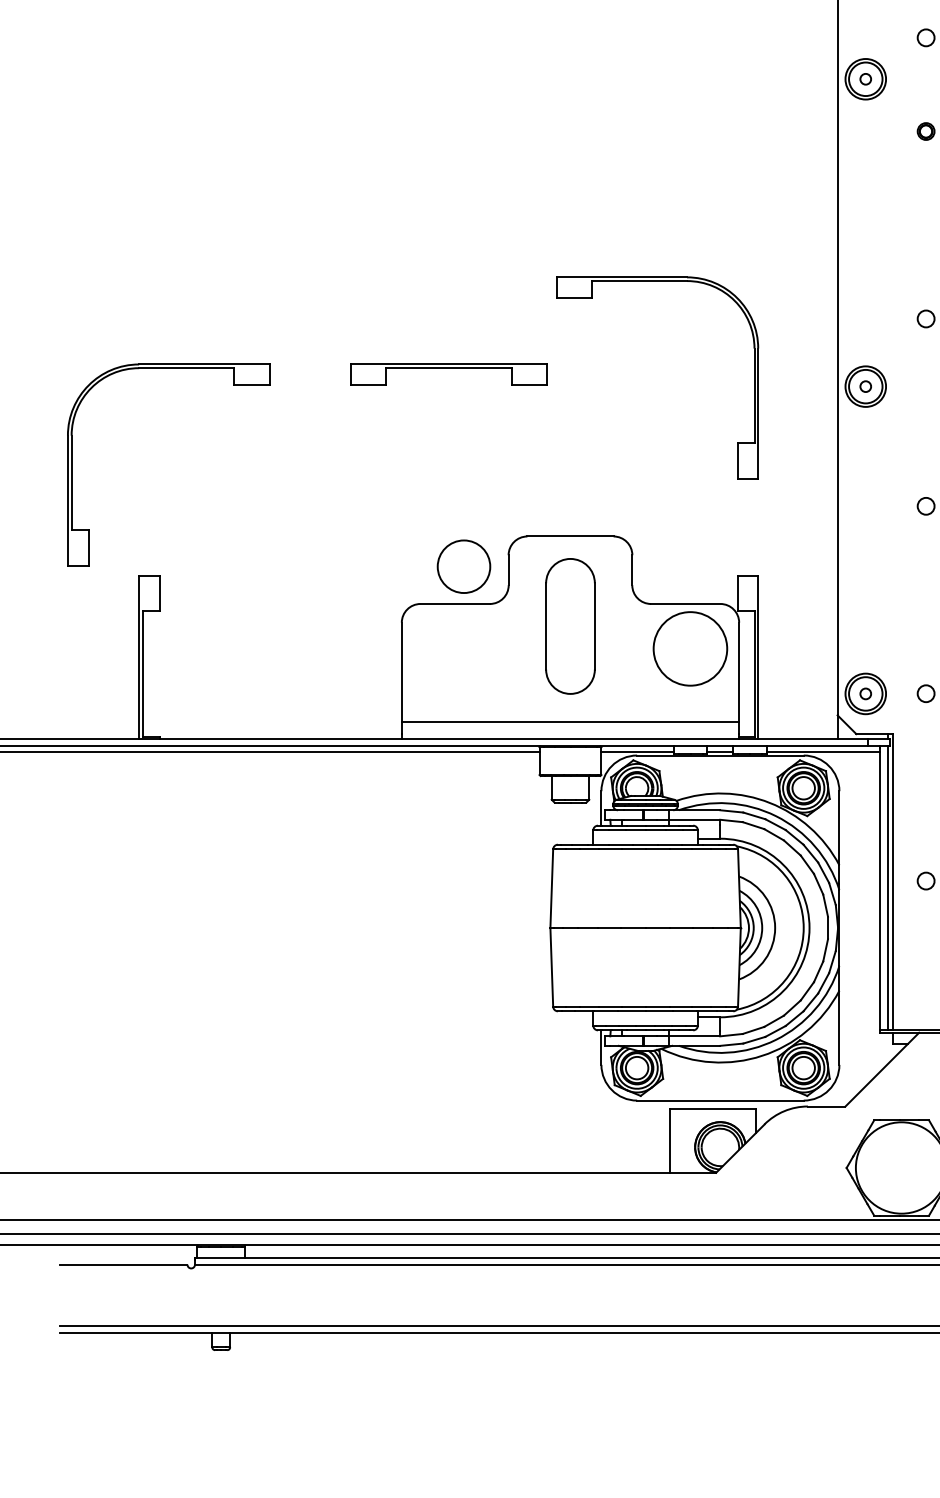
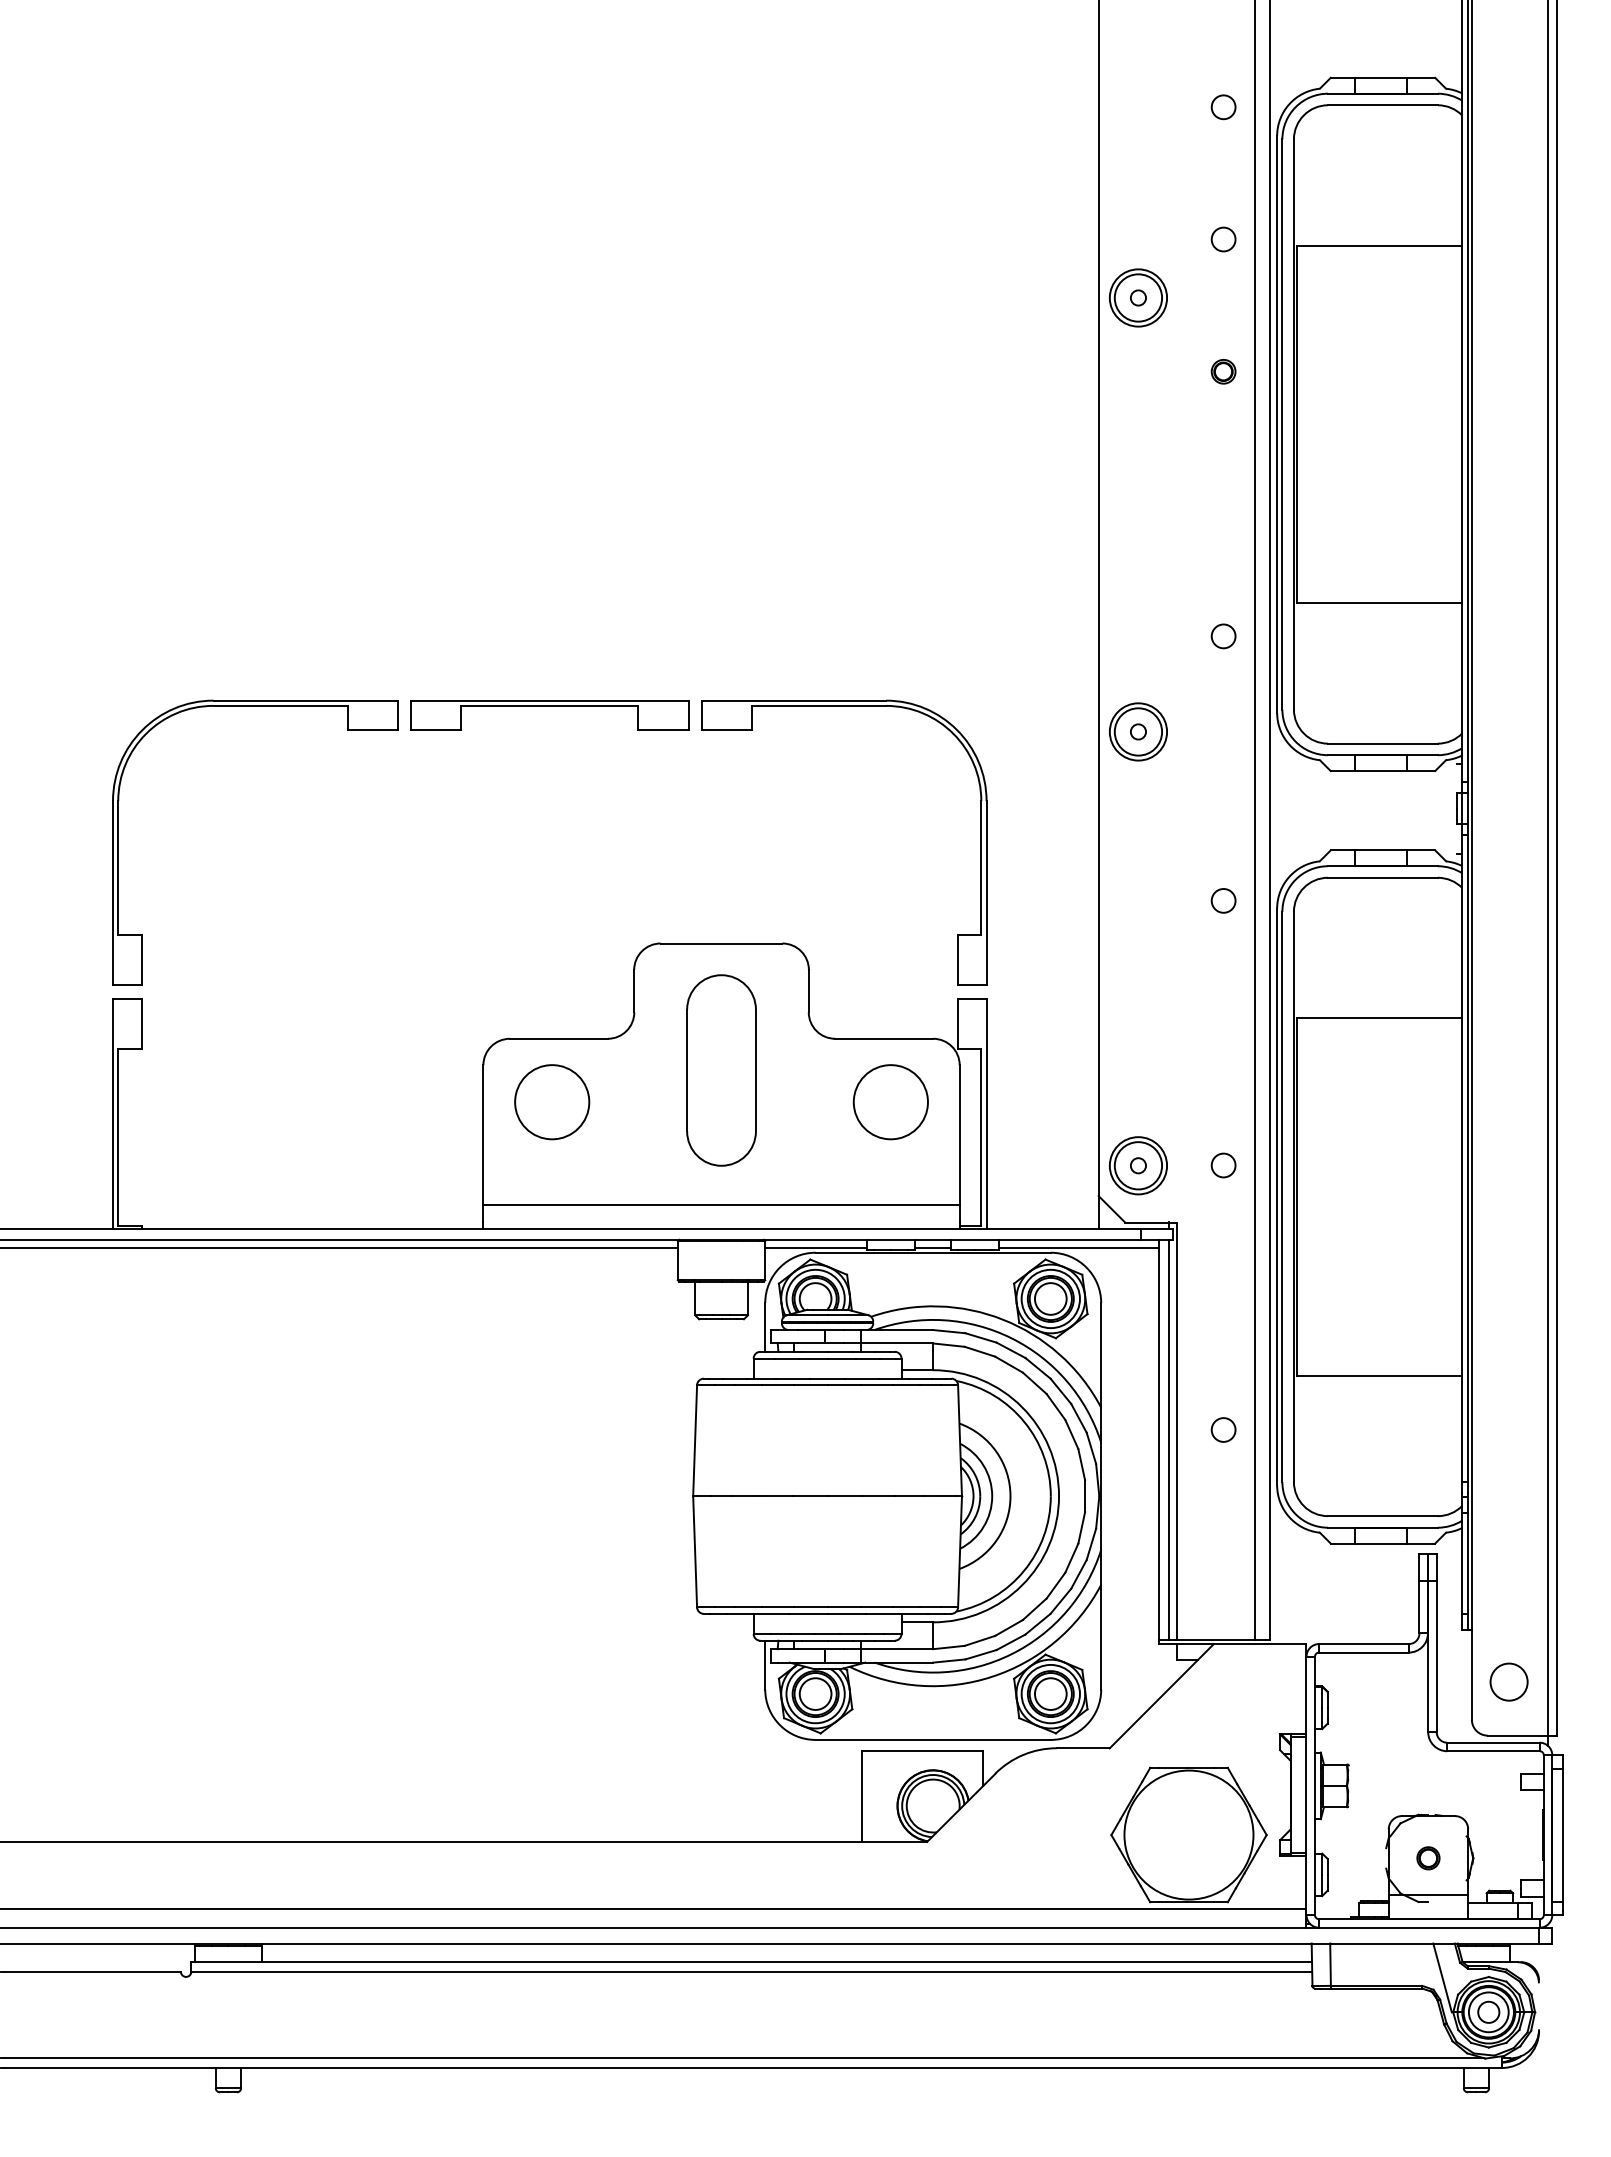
part: (657, 281) -> (844, 706), moved
part: (168, 368) -> (255, 706), moved
circle: (464, 566) -> (552, 1102), moved
circle: (690, 649) -> (890, 1102), size x0.71

